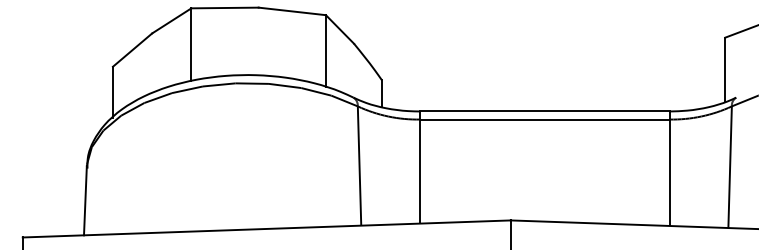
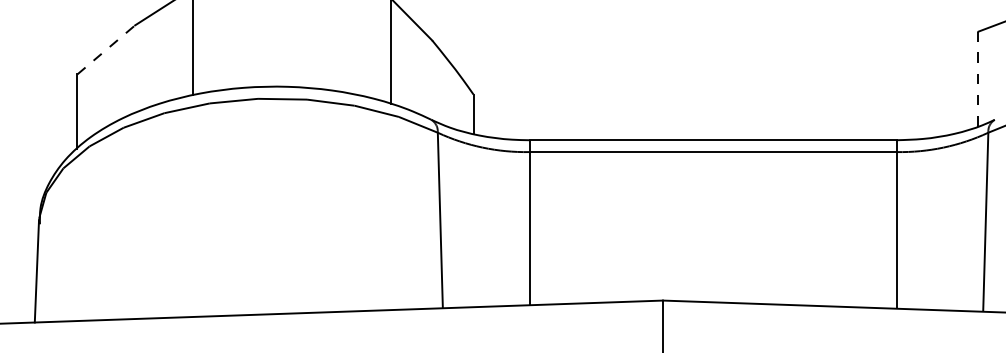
line: (132, 50) -> (106, 50), solid -> dashed
line: (725, 69) -> (978, 78), solid -> dashed

